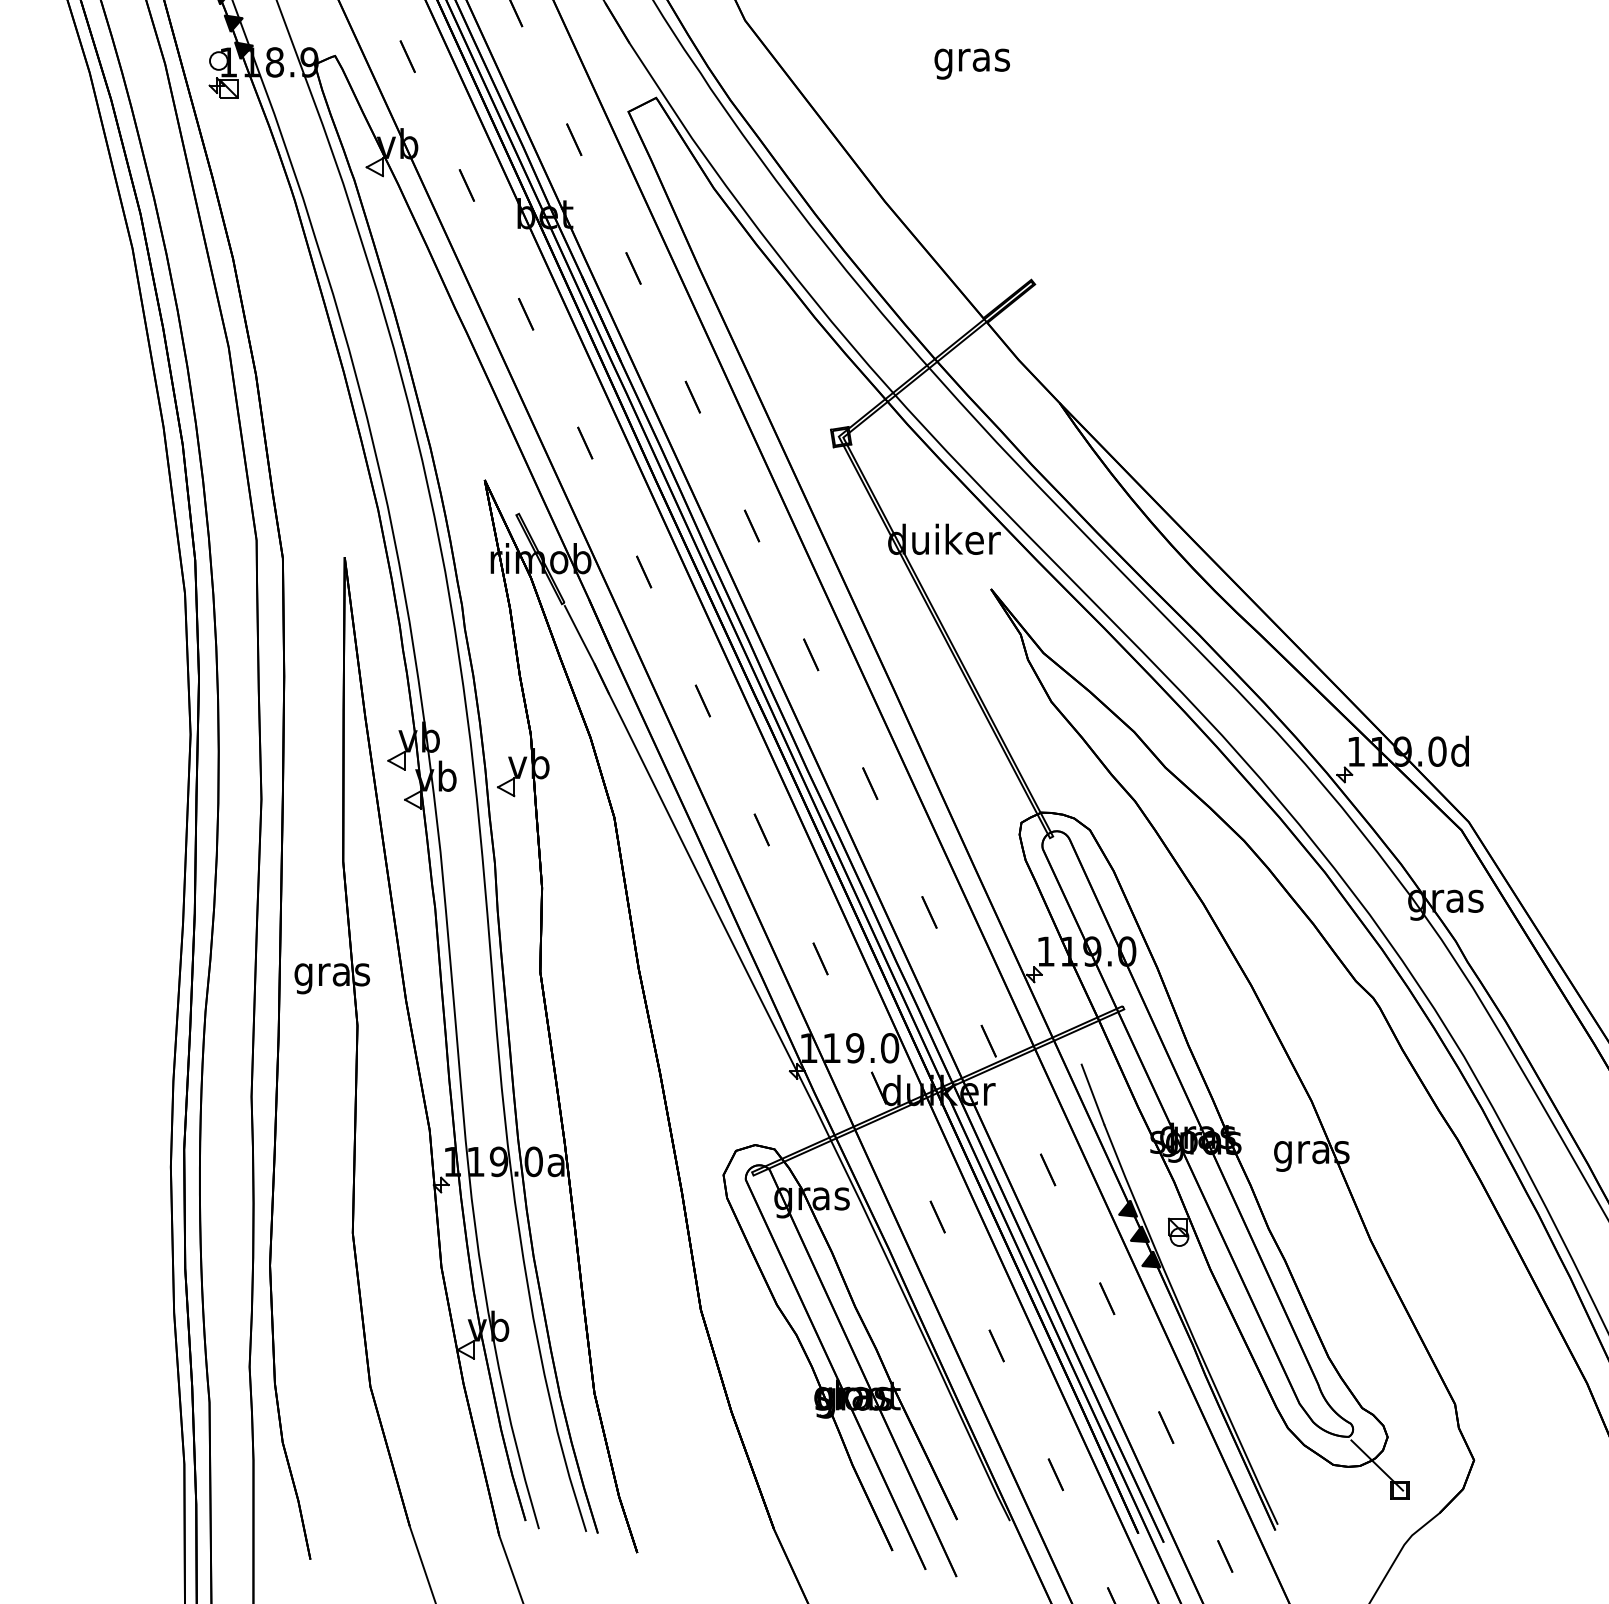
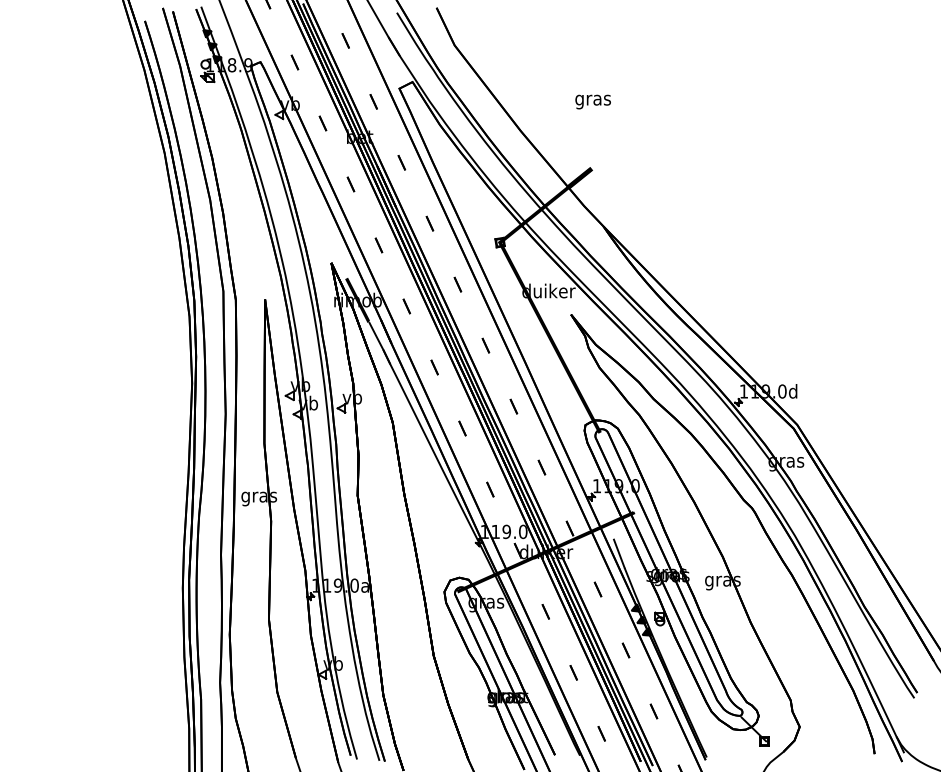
text: (970, 62) -> (592, 101), moved

